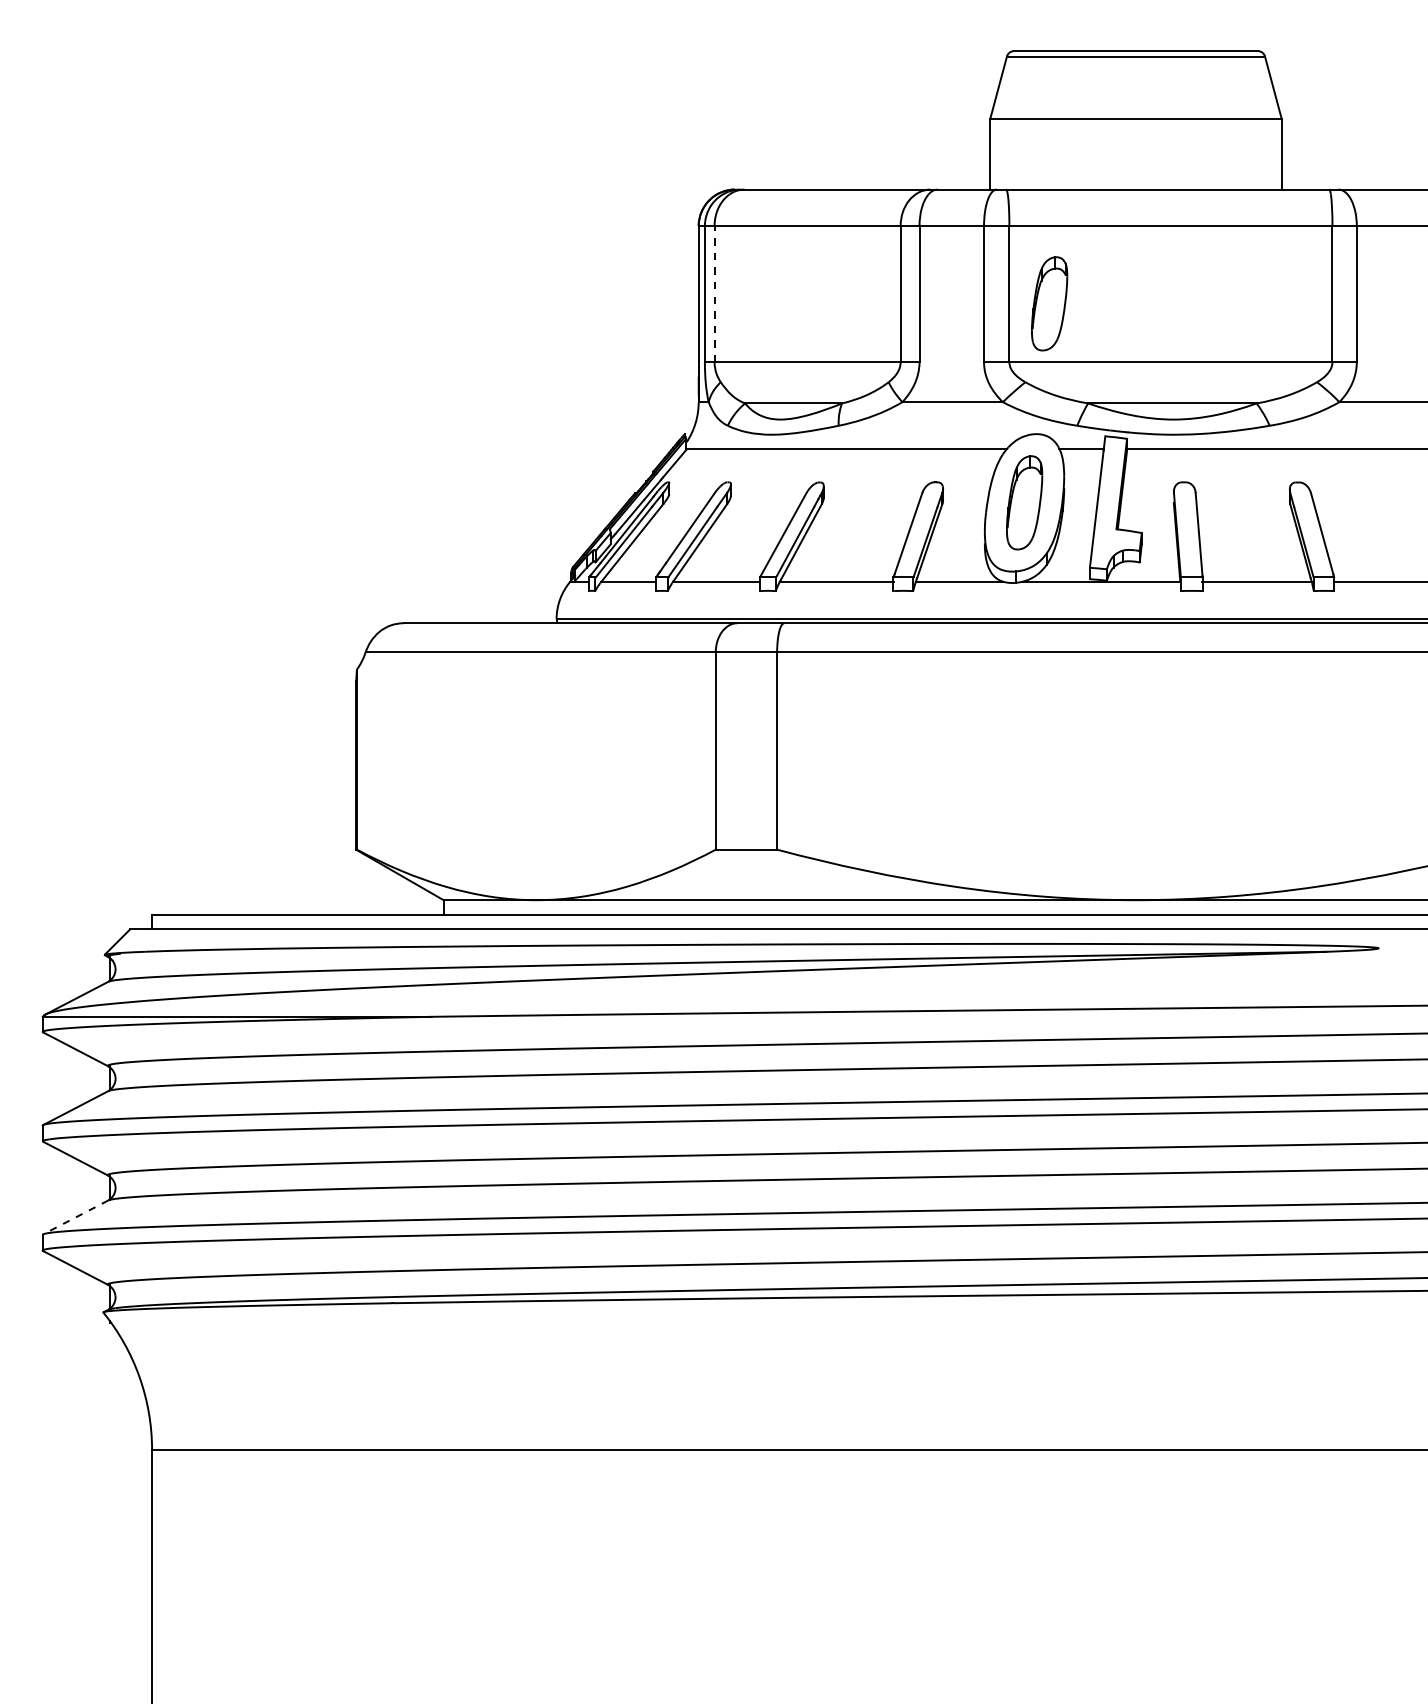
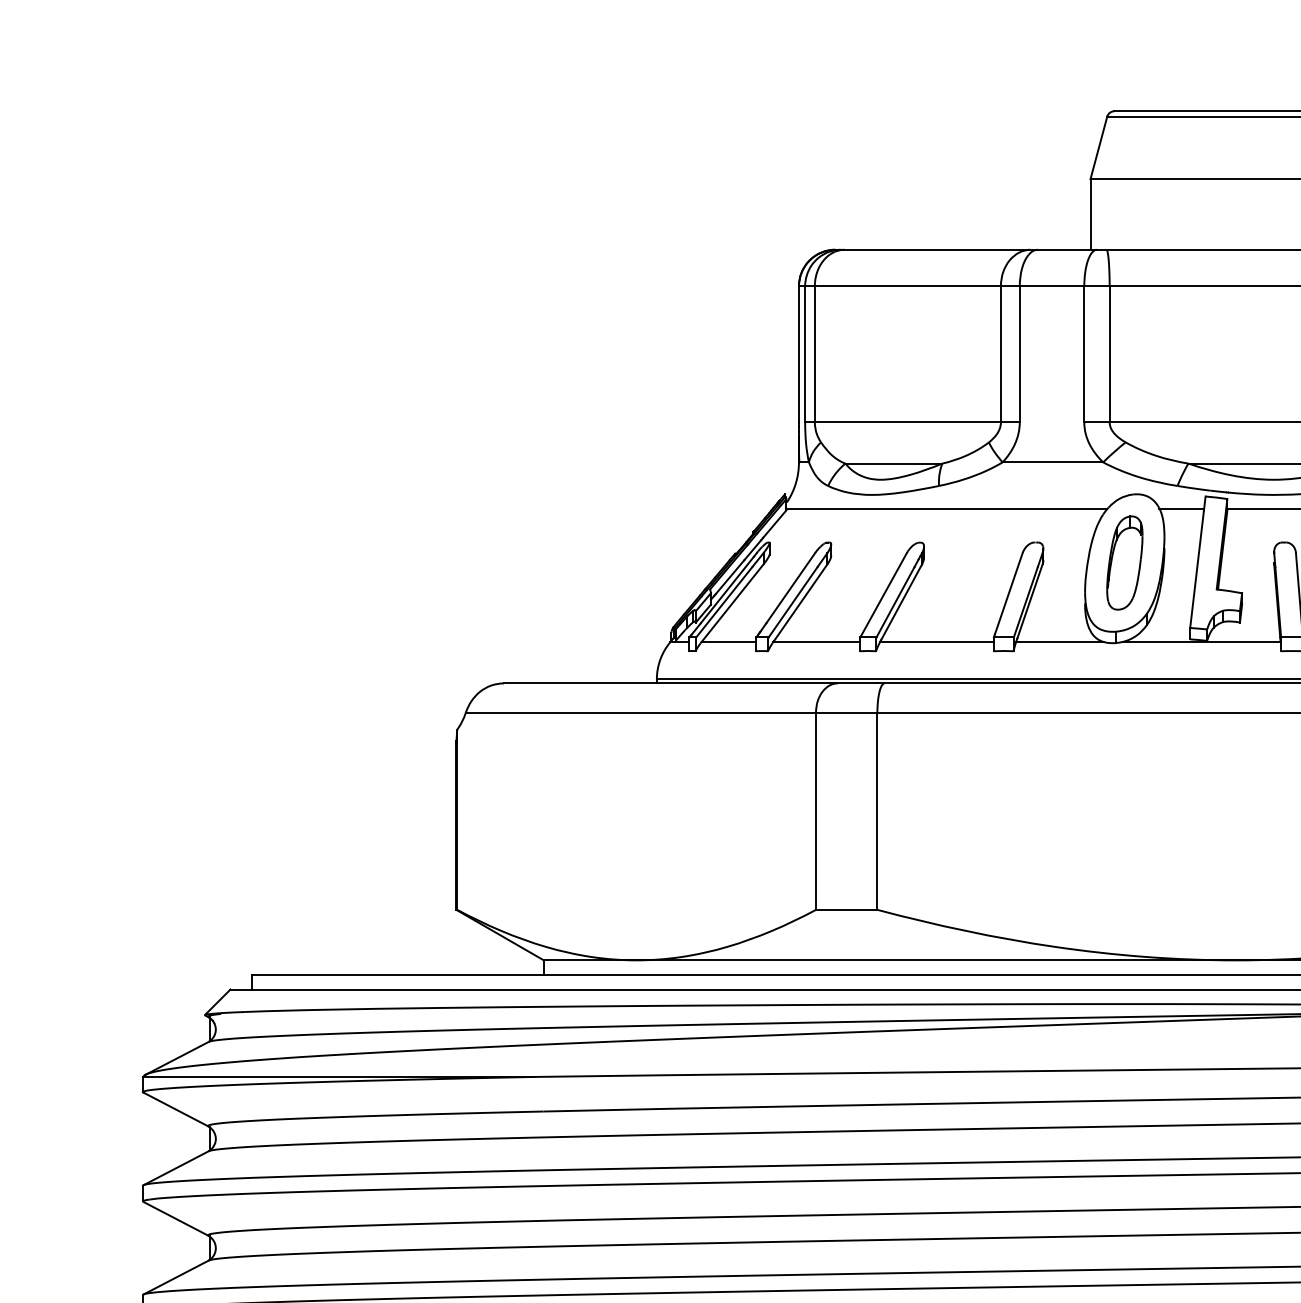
line: (714, 293) -> (814, 353), dashed -> solid
part: (1049, 303) -> (1149, 363), removed
line: (75, 1217) -> (175, 1277), dashed -> solid

